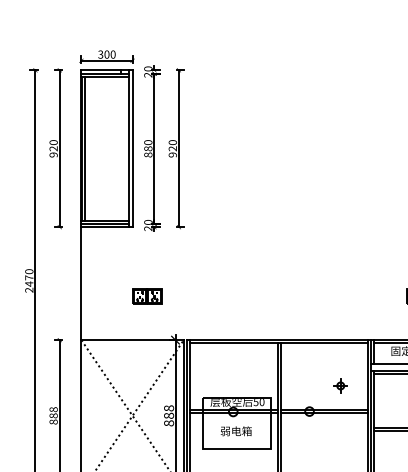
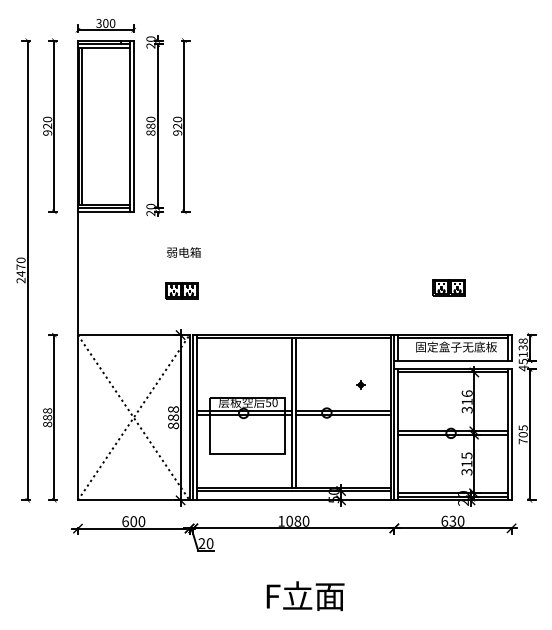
part: (147, 296) -> (181, 290), moved
part: (340, 385) -> (360, 384), size x0.6
text: (235, 431) -> (183, 252), moved

